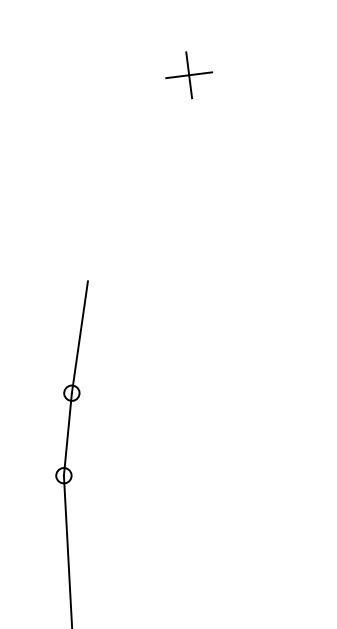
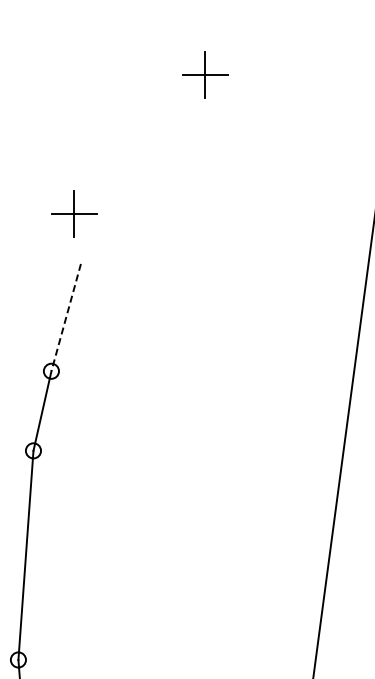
part: (75, 231) -> (74, 213), added
line: (80, 337) -> (66, 317), solid -> dashed

